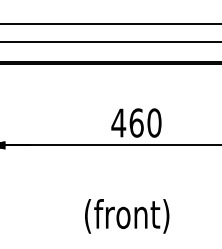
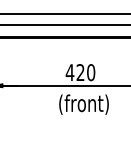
text: (136, 122) -> (80, 72), 460 -> 420
text: (126, 216) -> (83, 104), moved

